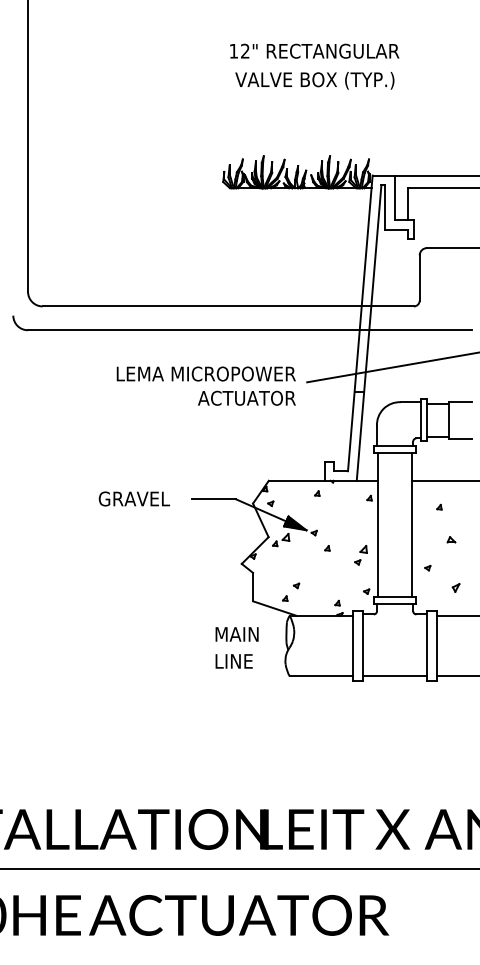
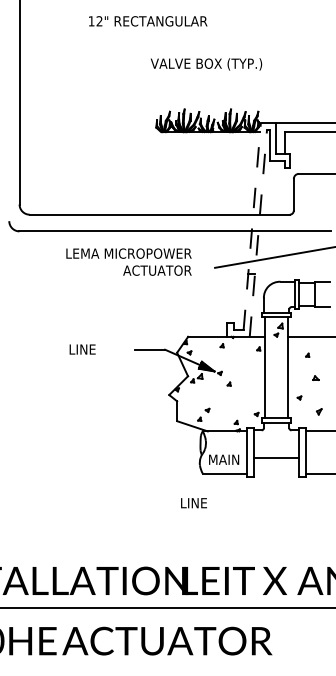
text: (314, 50) -> (148, 20), moved
text: (314, 80) -> (206, 64), moved
line: (360, 322) -> (252, 225), solid -> dashed
line: (369, 332) -> (258, 232), solid -> dashed
text: (205, 385) -> (128, 261), moved
text: (133, 498) -> (93, 349), GRAVEL -> LINE
part: (360, 555) -> (278, 330), moved
text: (236, 634) -> (223, 459), moved
text: (233, 661) -> (193, 503), moved
line: (394, 676) -> (276, 457), moved

